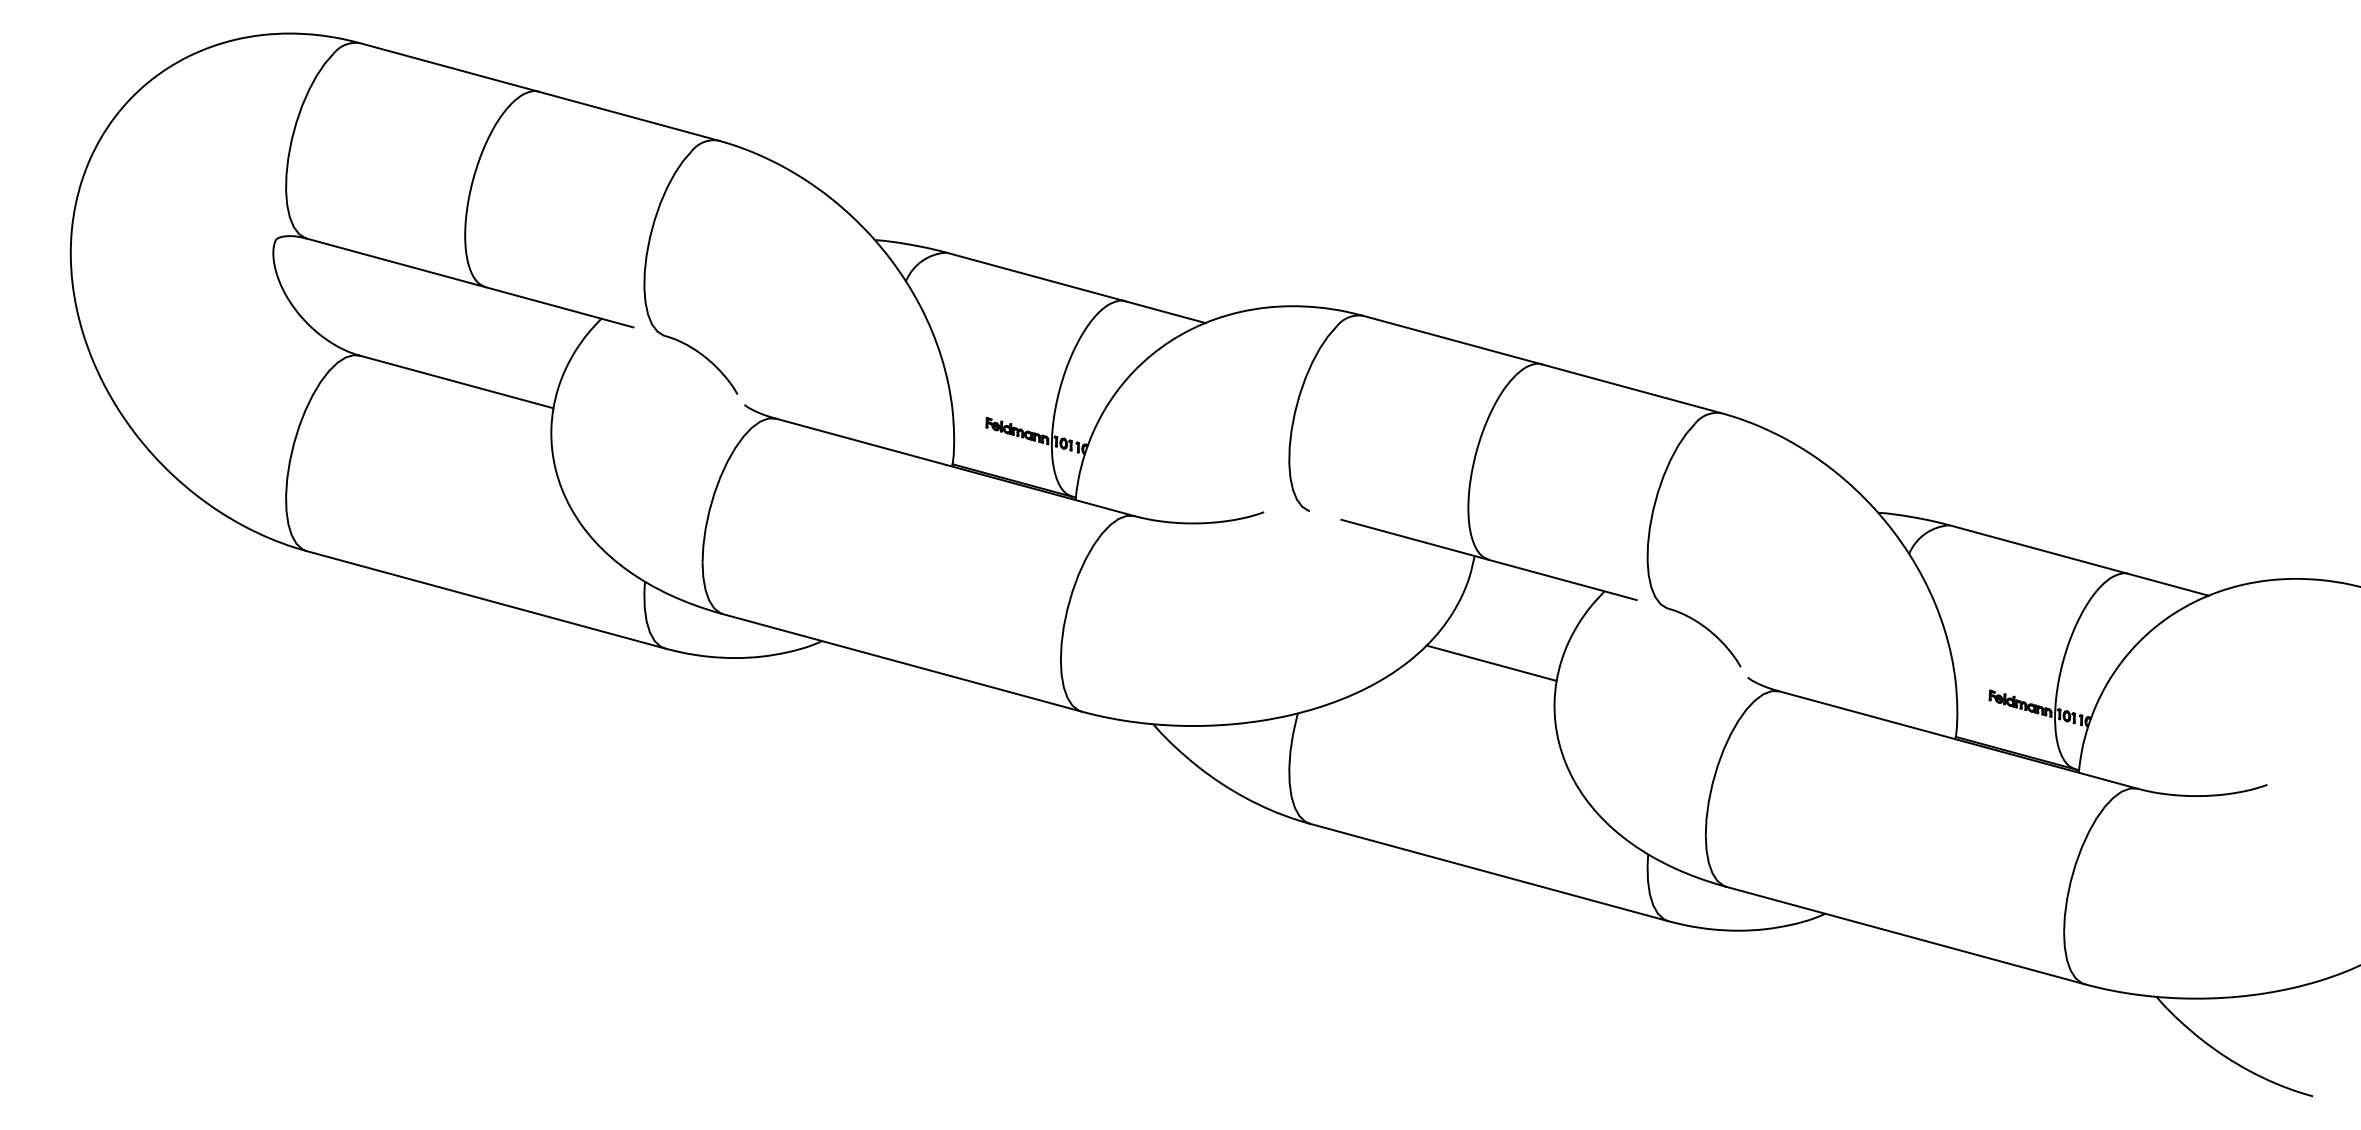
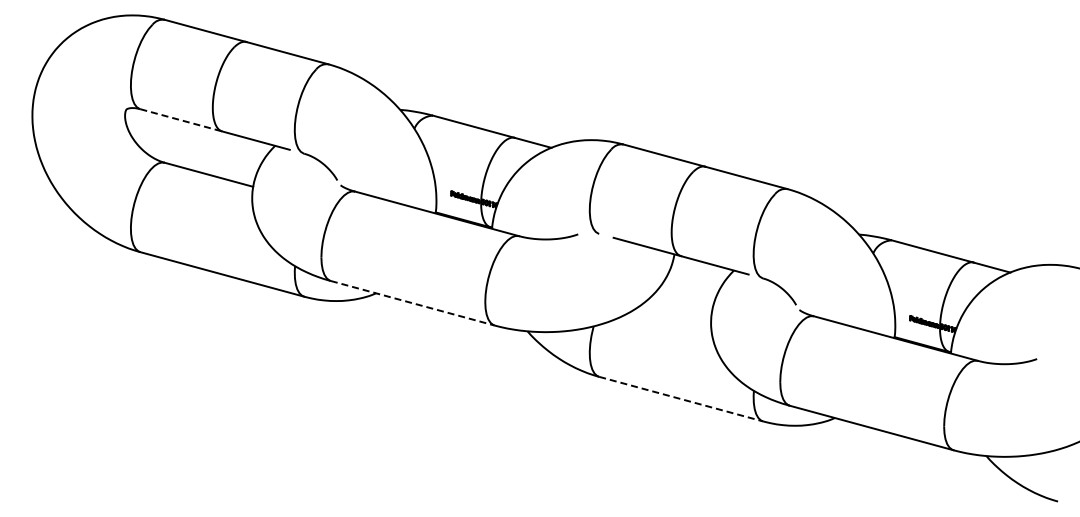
line: (396, 263) -> (181, 120), solid -> dashed
line: (901, 663) -> (412, 303), solid -> dashed
line: (1492, 663) -> (682, 303), removed
line: (1489, 873) -> (681, 399), solid -> dashed

